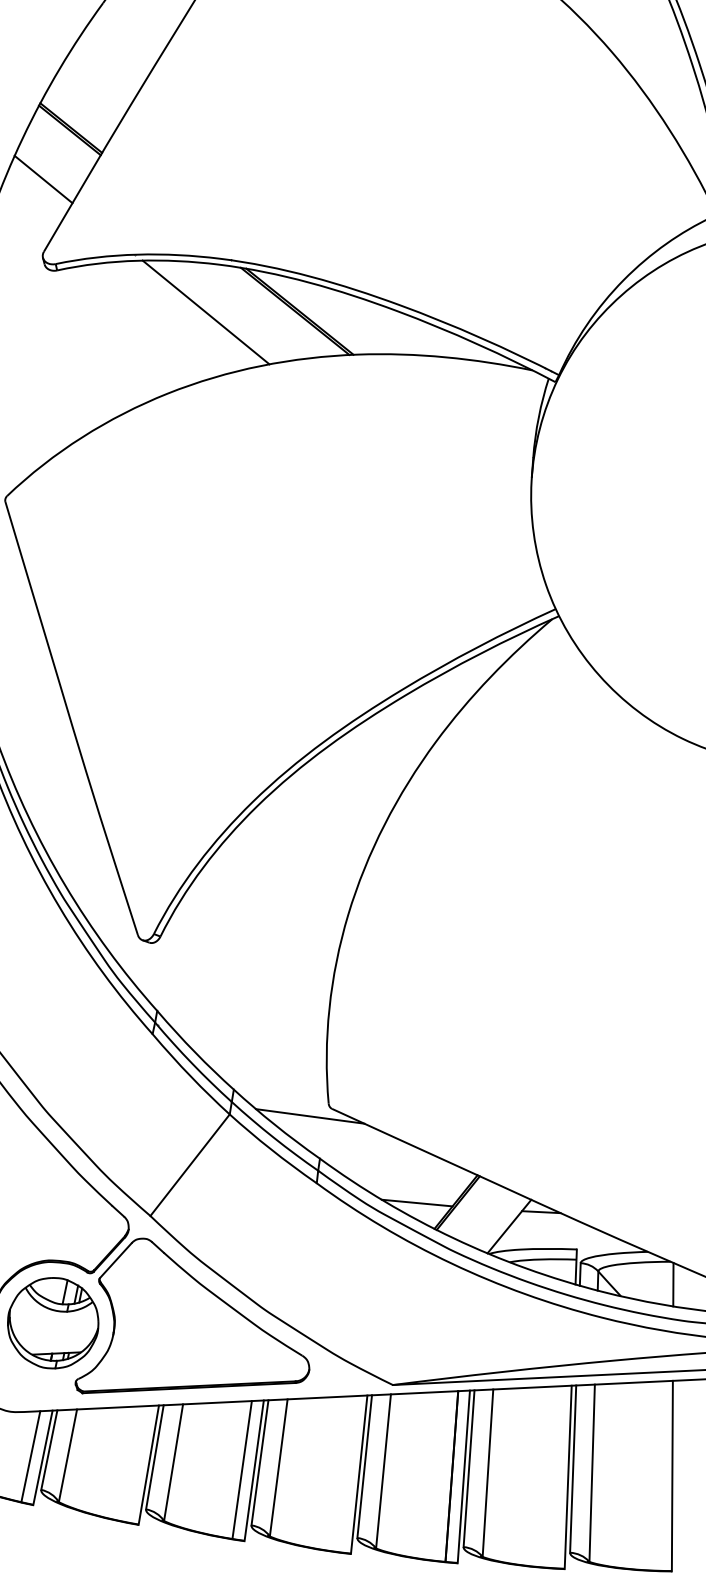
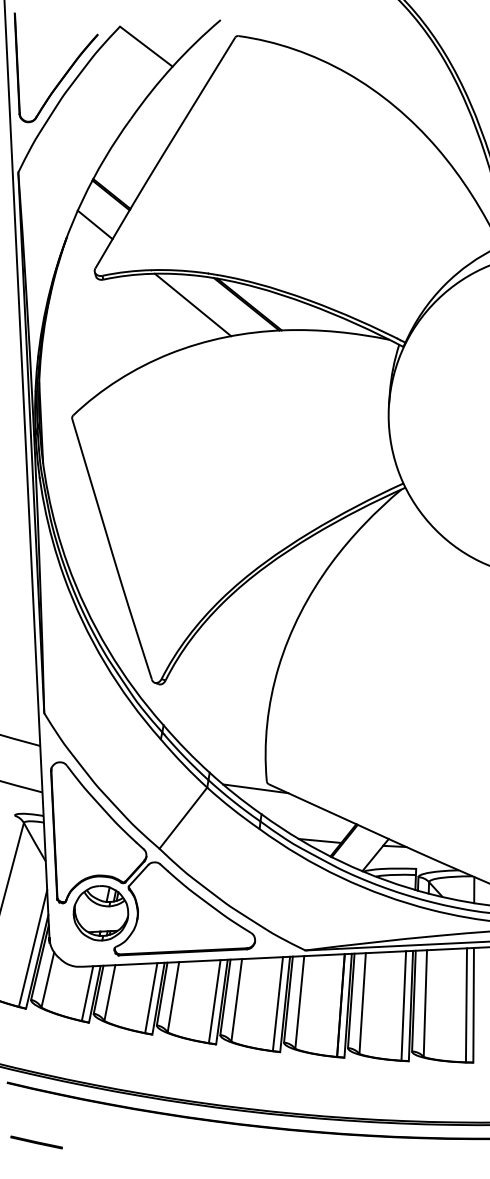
line: (137, 1464) -> (151, 998), added
line: (346, 1474) -> (277, 1004), added
line: (555, 1476) -> (403, 1005), added
line: (658, 1476) -> (465, 1005), added

